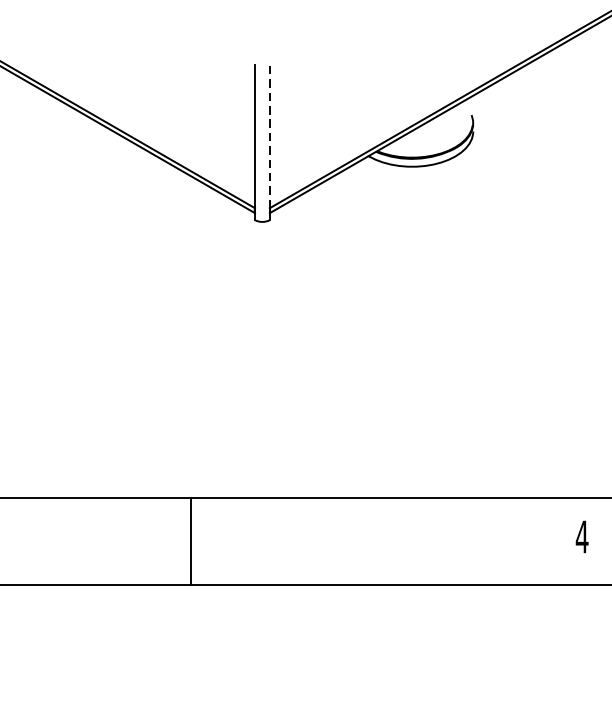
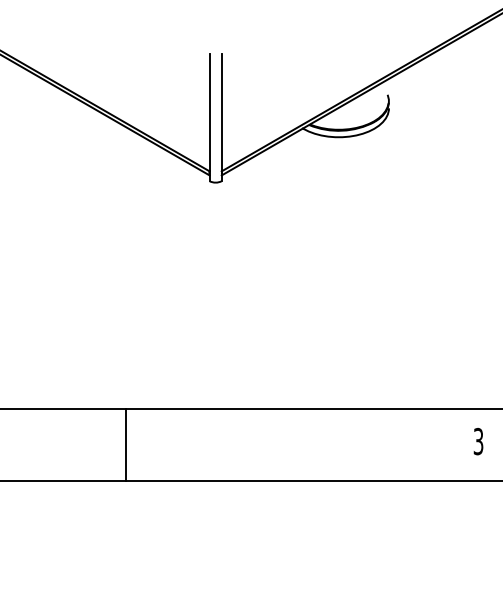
line: (269, 136) -> (221, 112), dashed -> solid
text: (582, 536) -> (478, 441), 4 -> 3
line: (190, 540) -> (125, 444), moved

